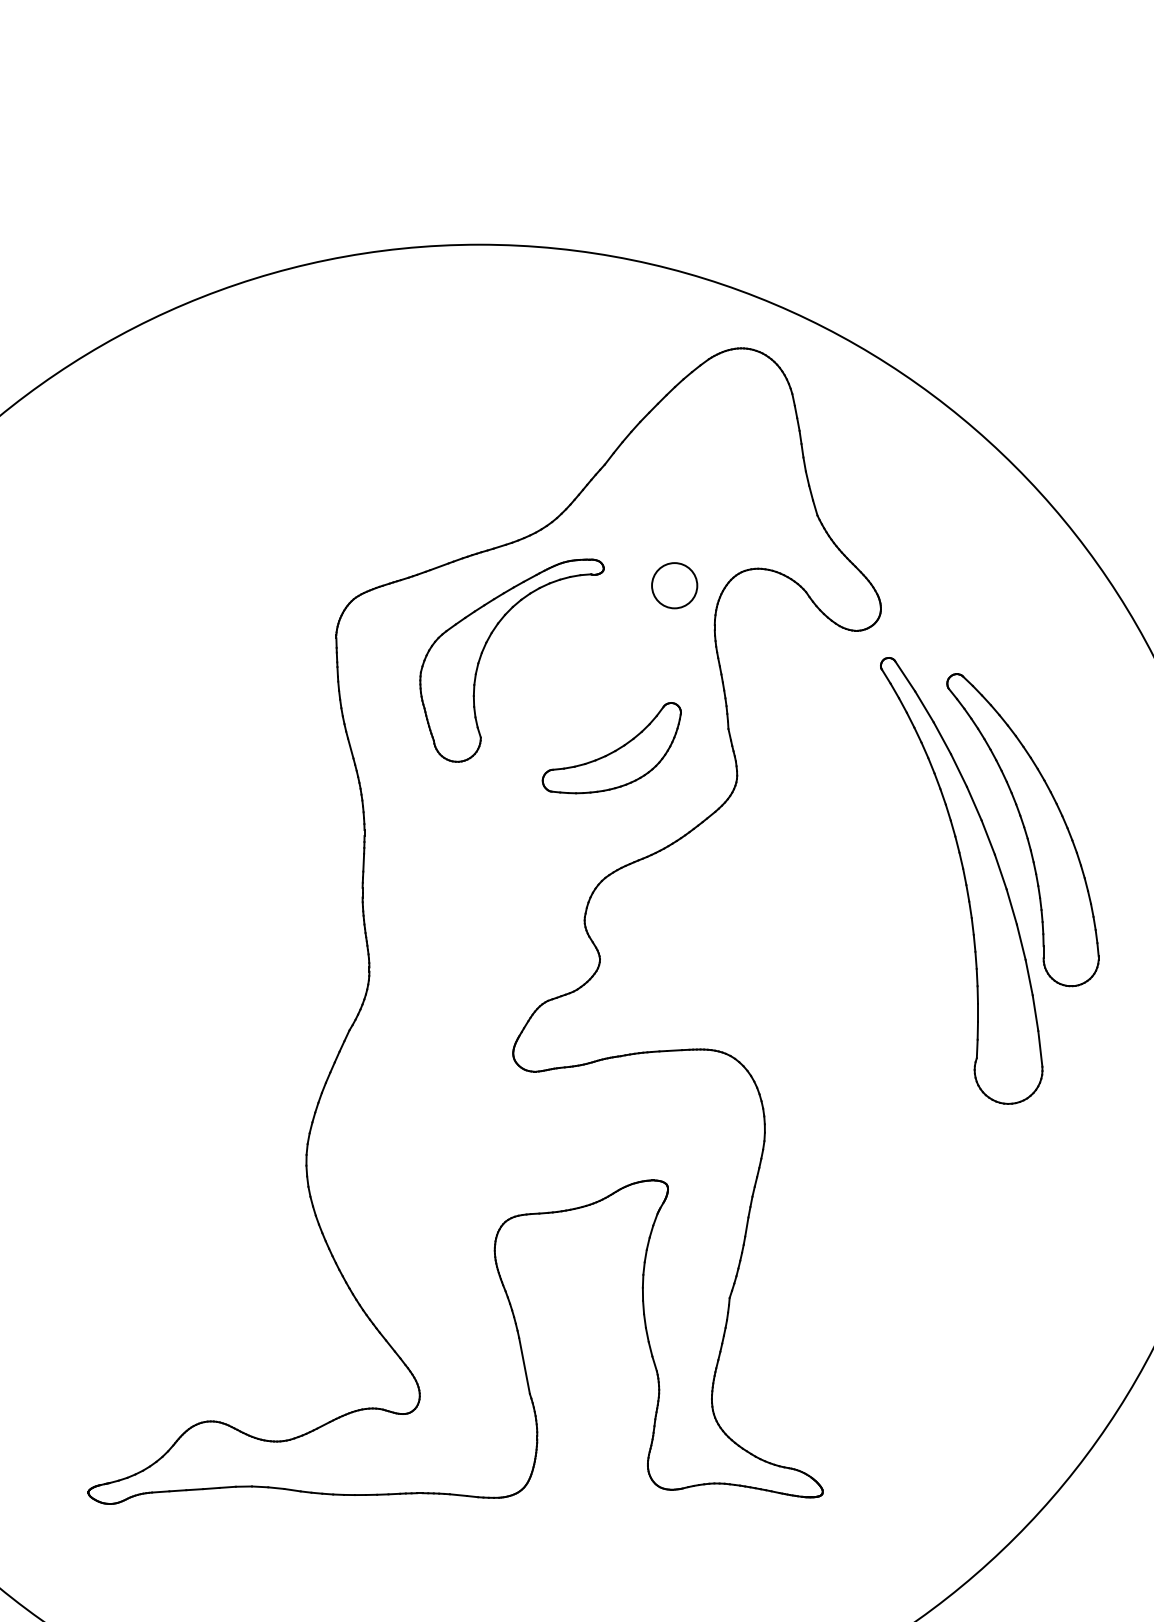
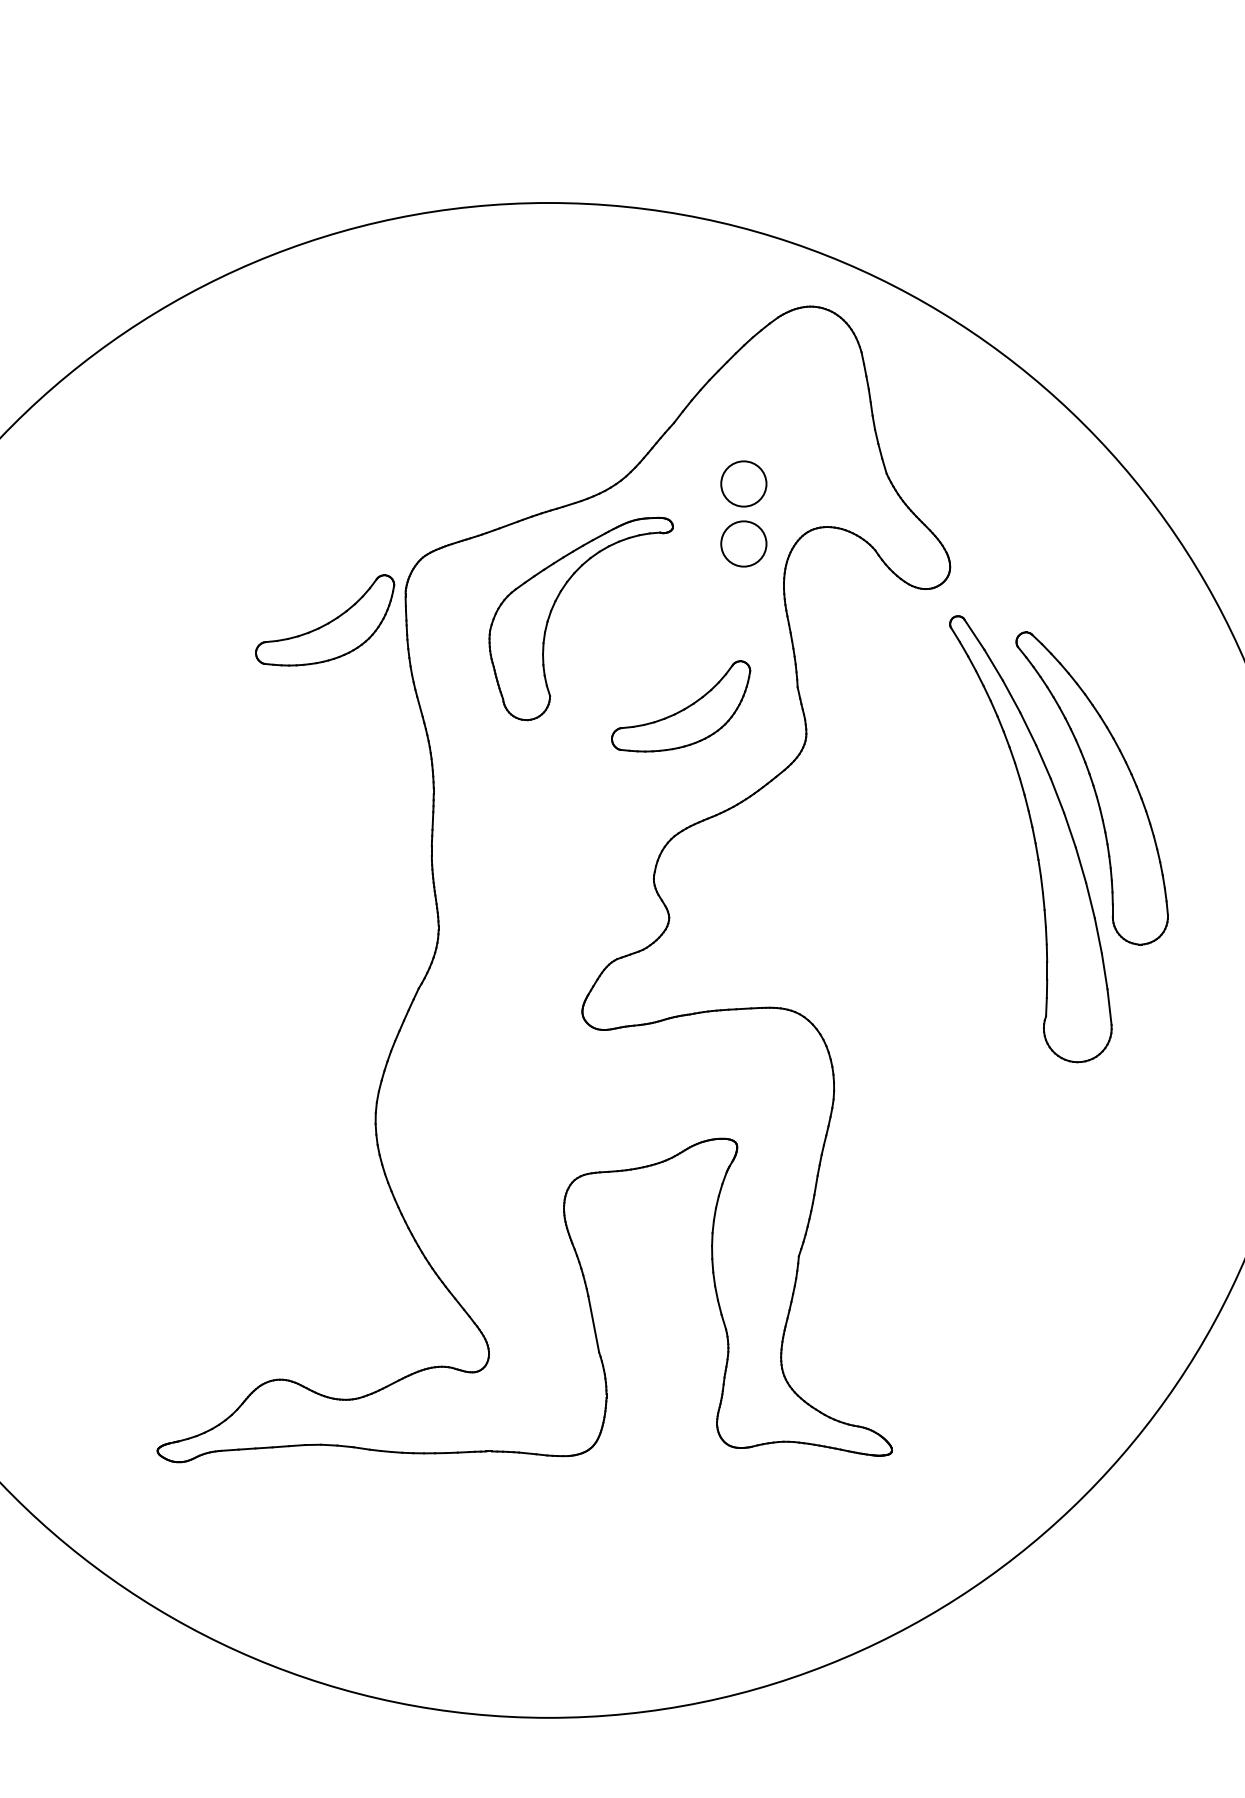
circle: (674, 525) -> (743, 483), added
part: (256, 662) -> (325, 620), added

